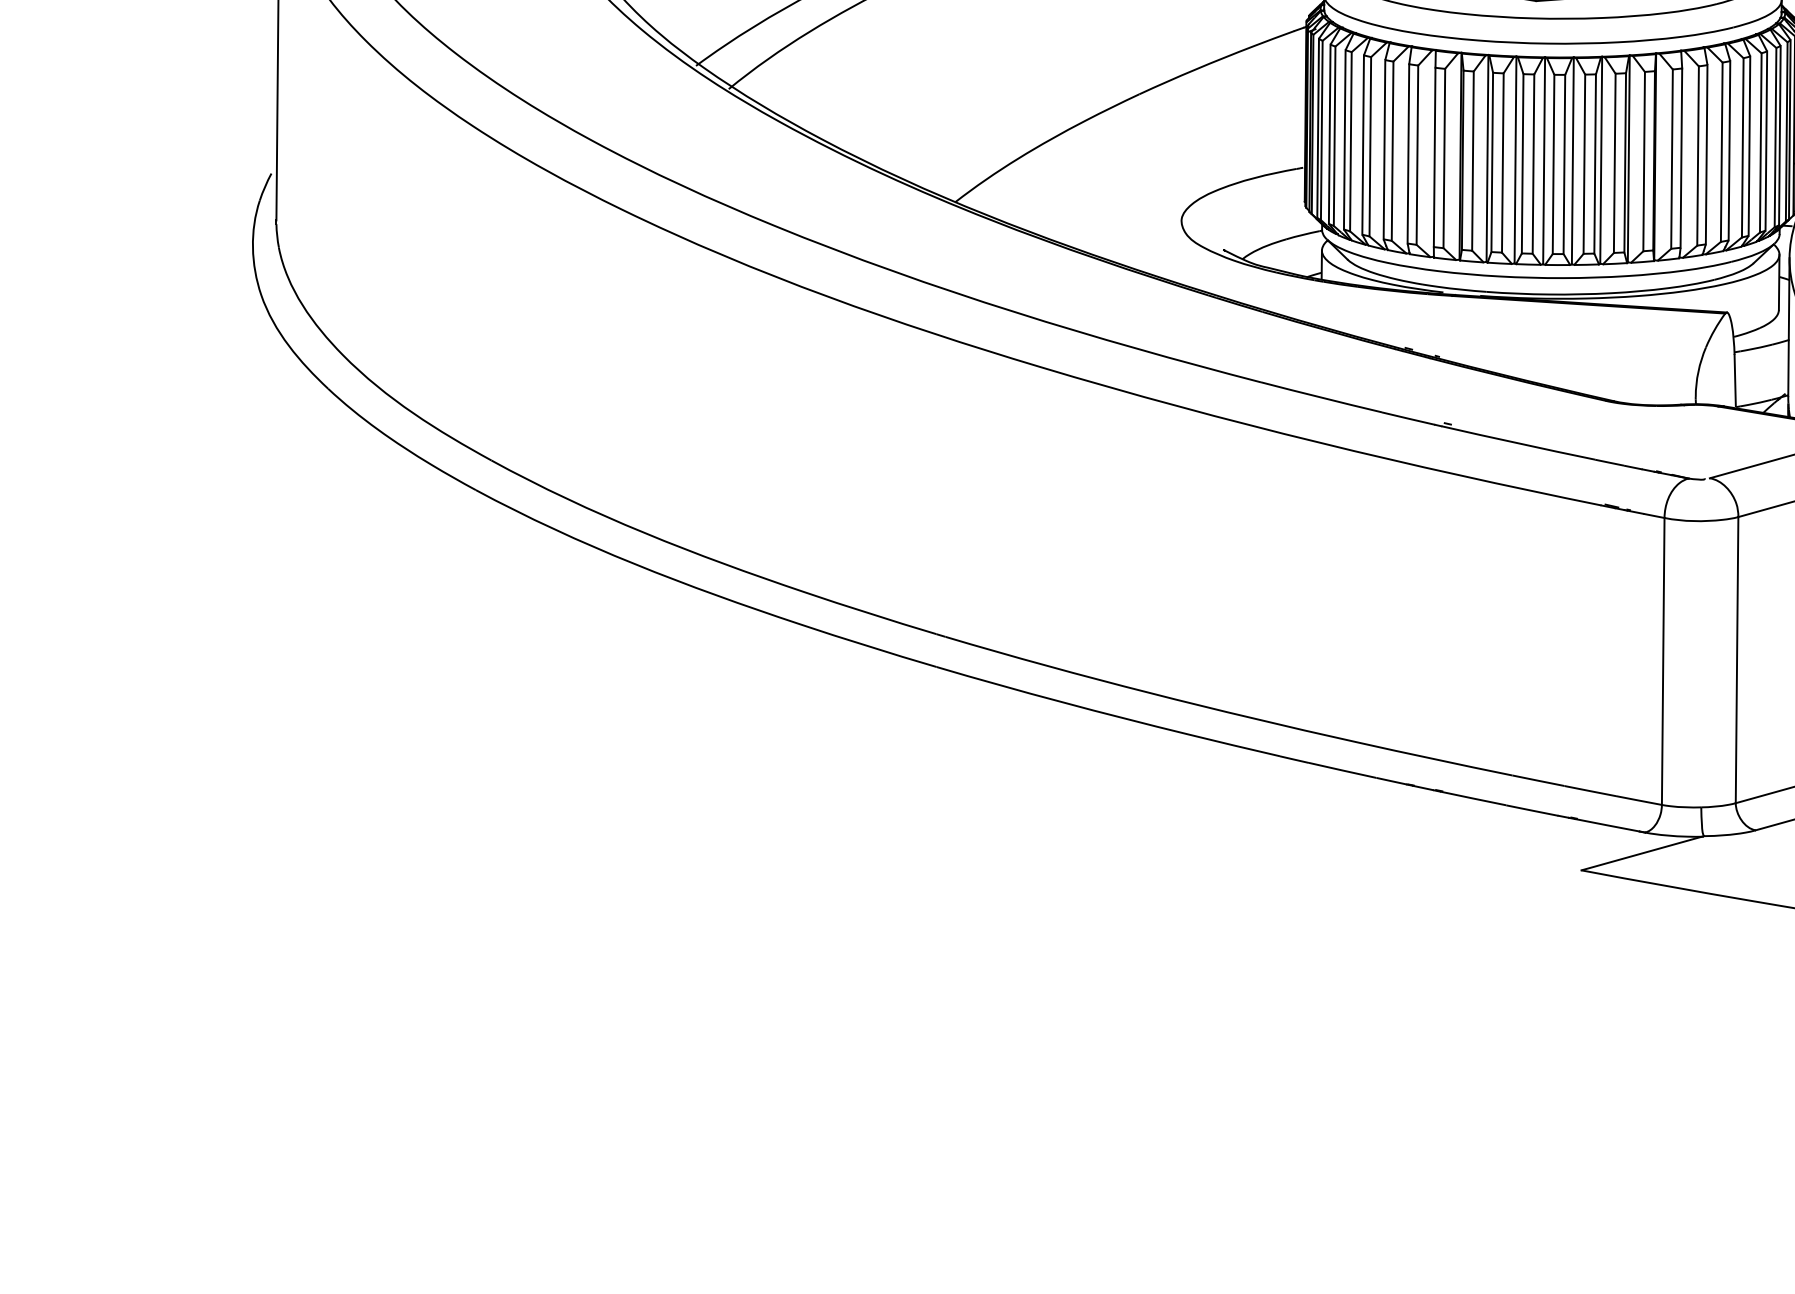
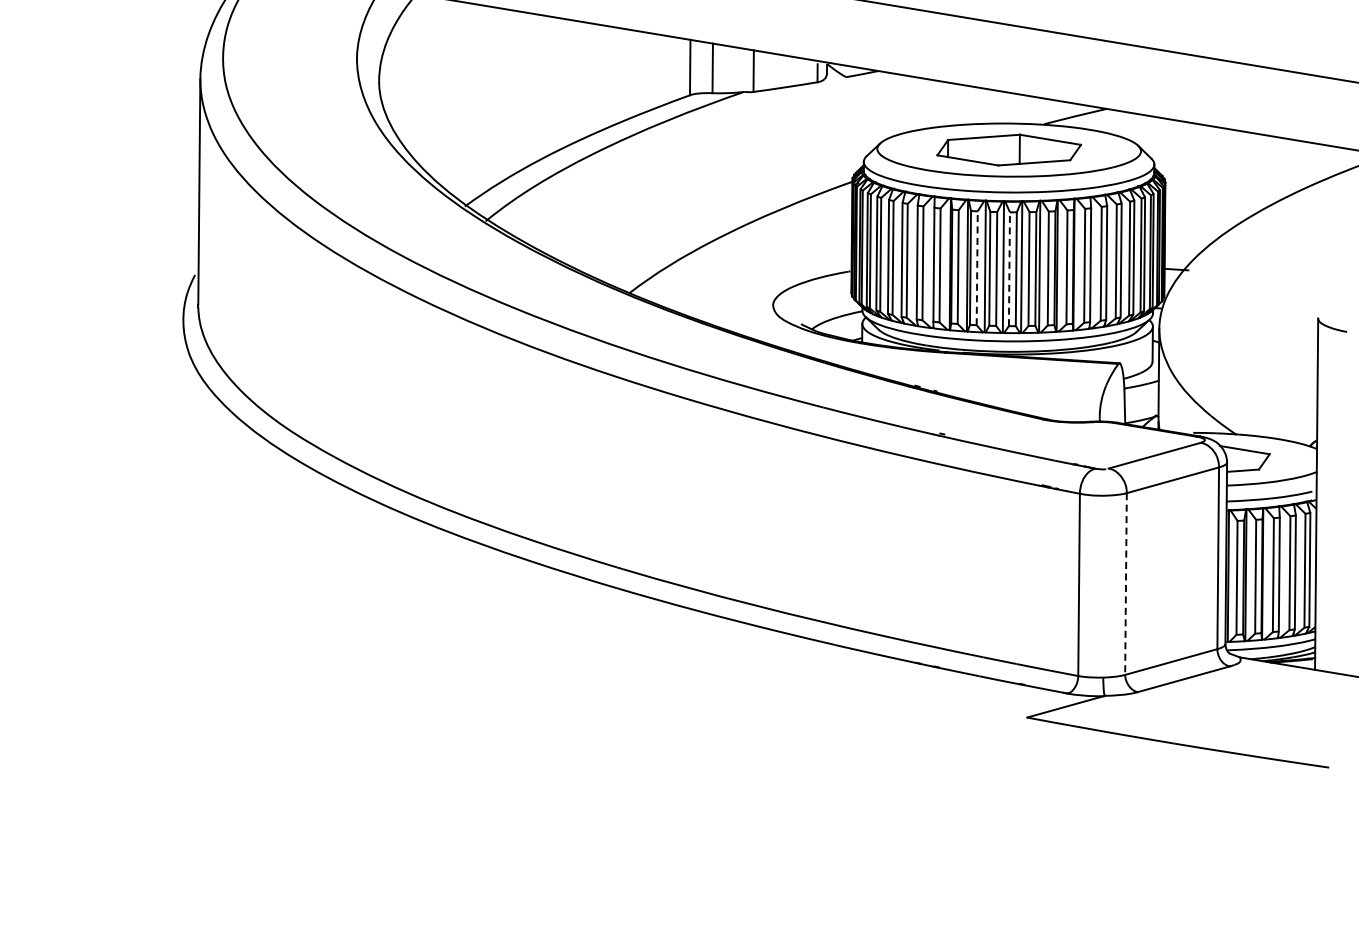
line: (1503, 163) -> (977, 268), solid -> dashed
line: (1553, 164) -> (1009, 269), solid -> dashed
line: (1736, 660) -> (1125, 584), solid -> dashed

